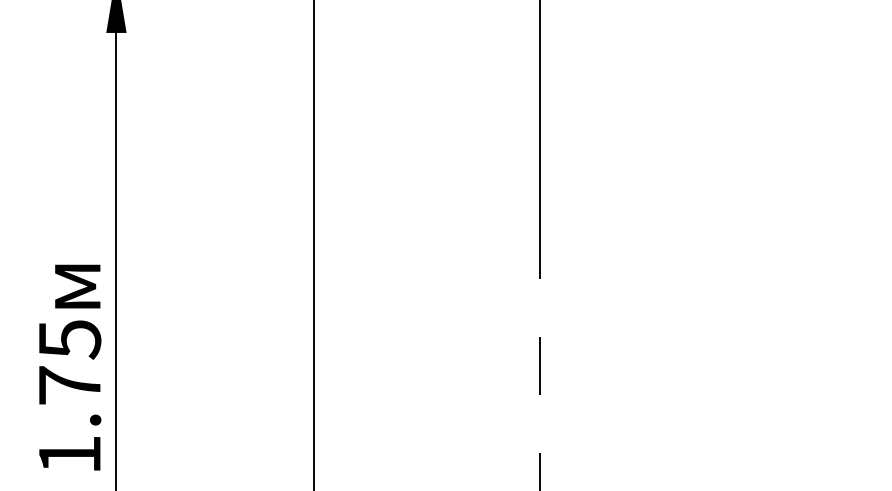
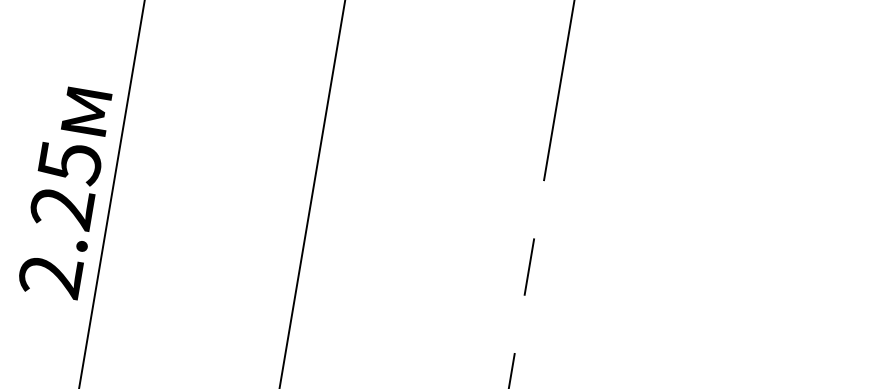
text: (69, 420) -> (56, 242), 1.75 -> 2.25

